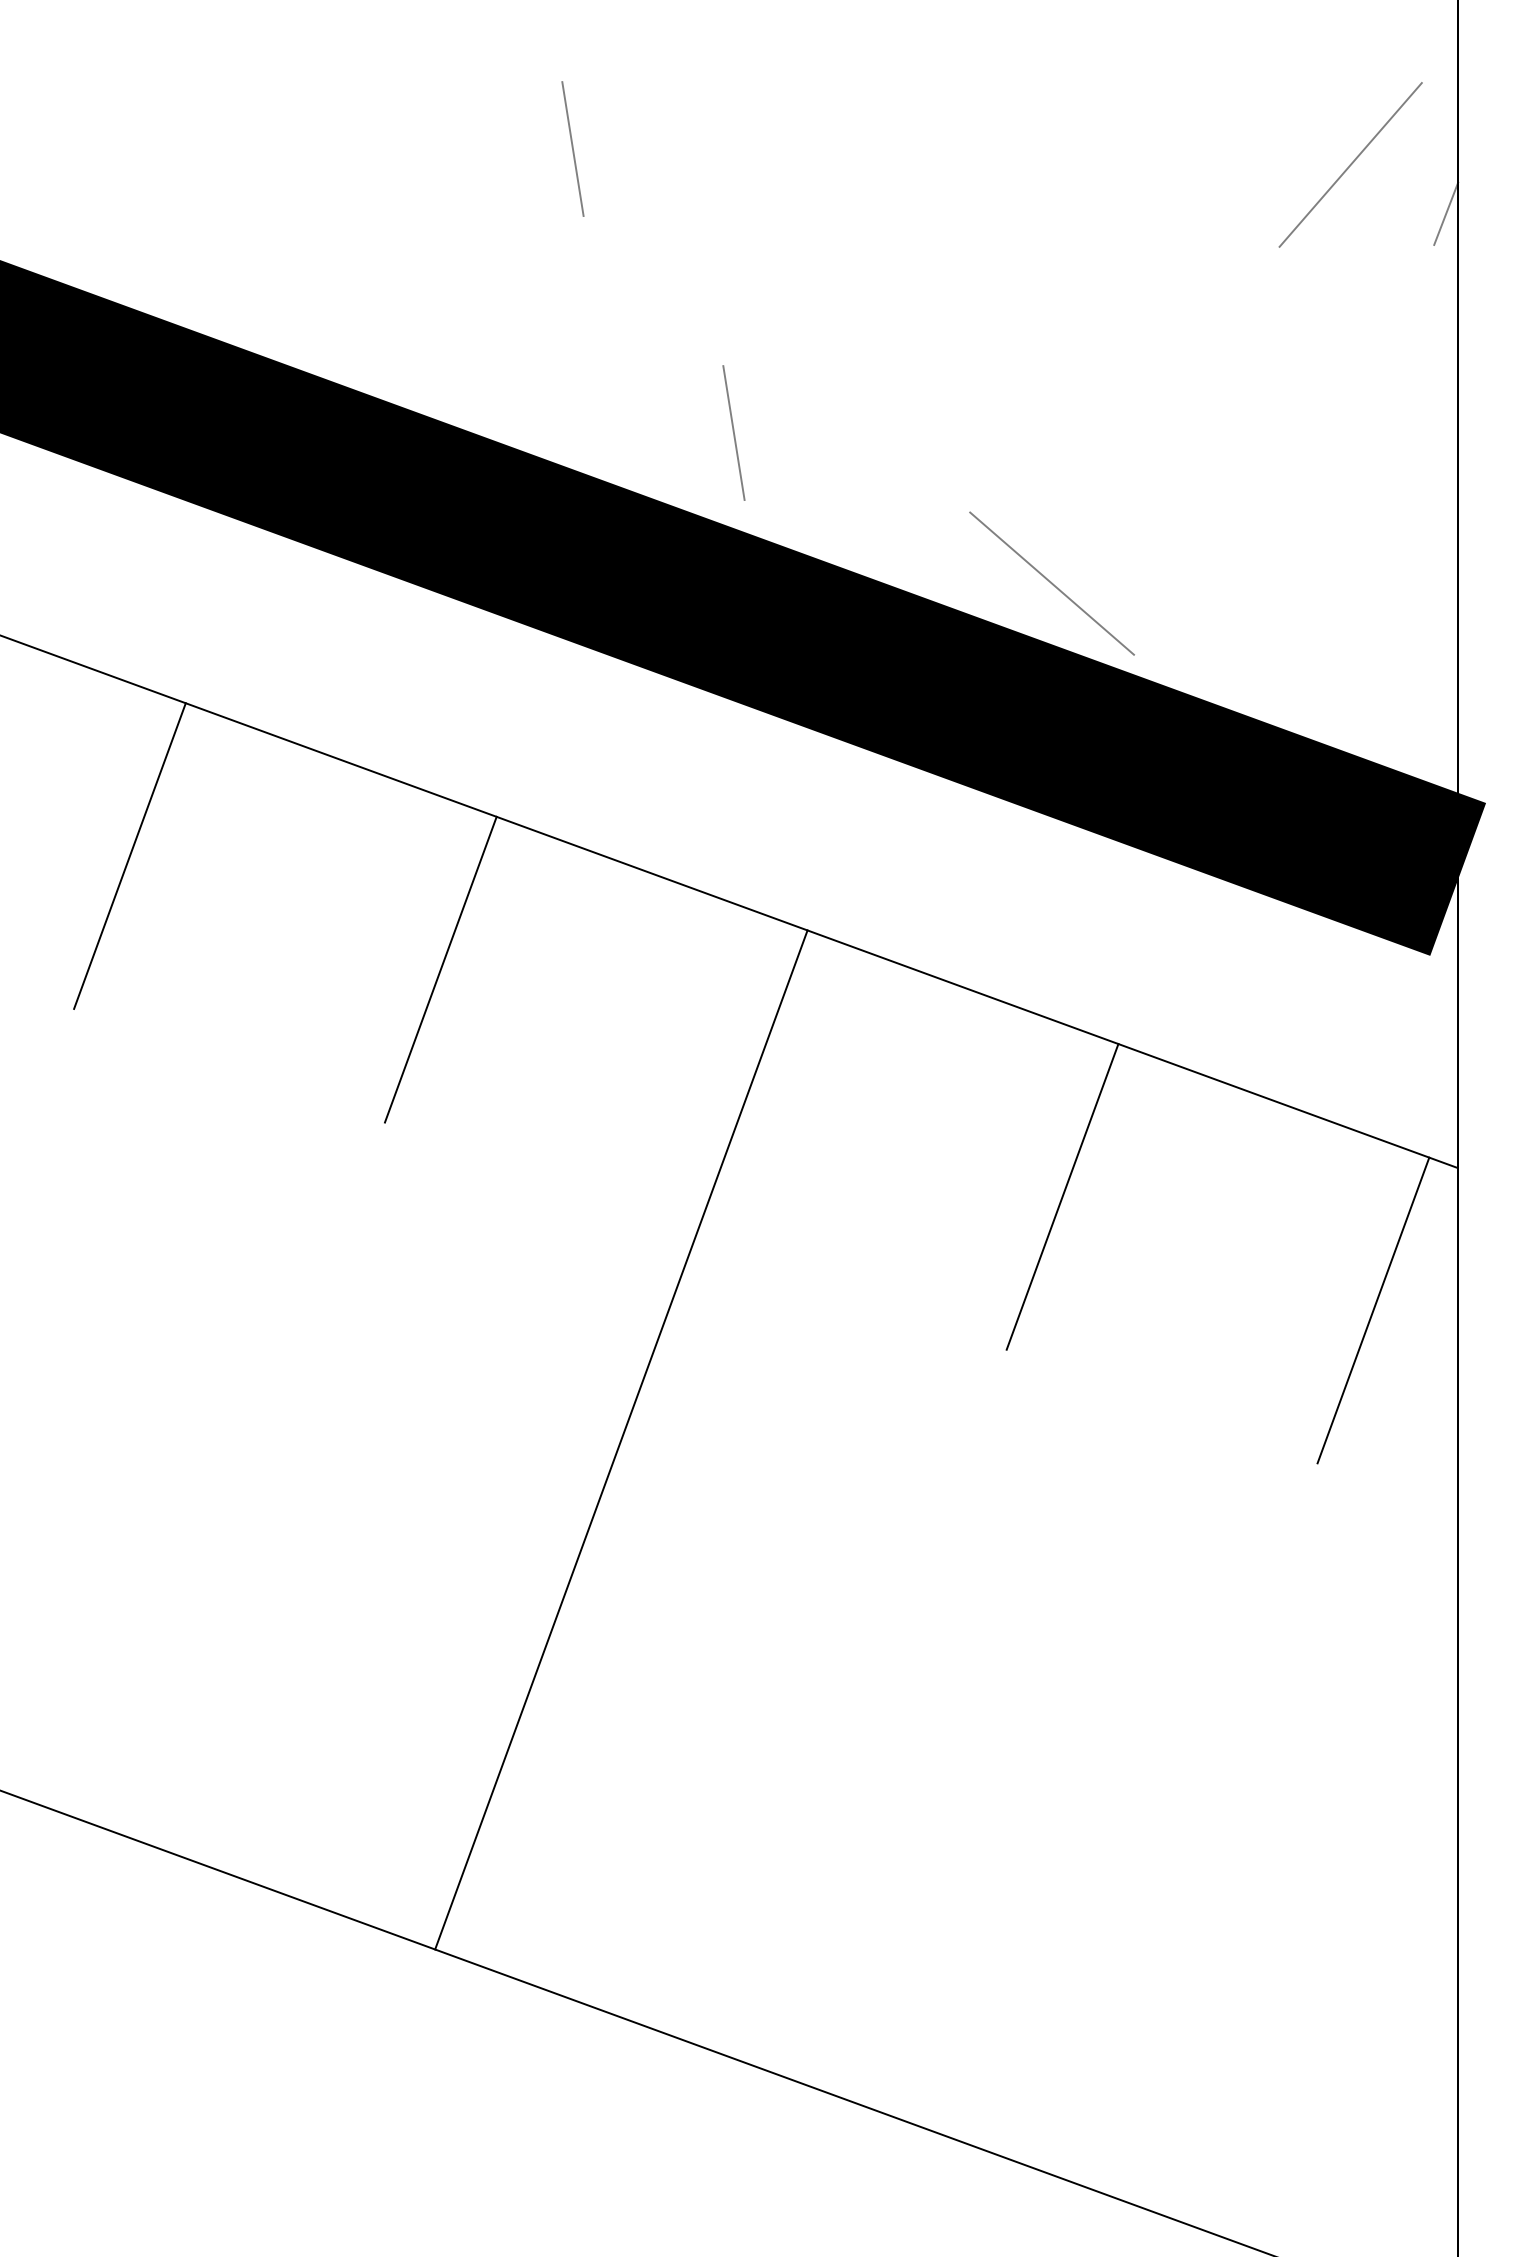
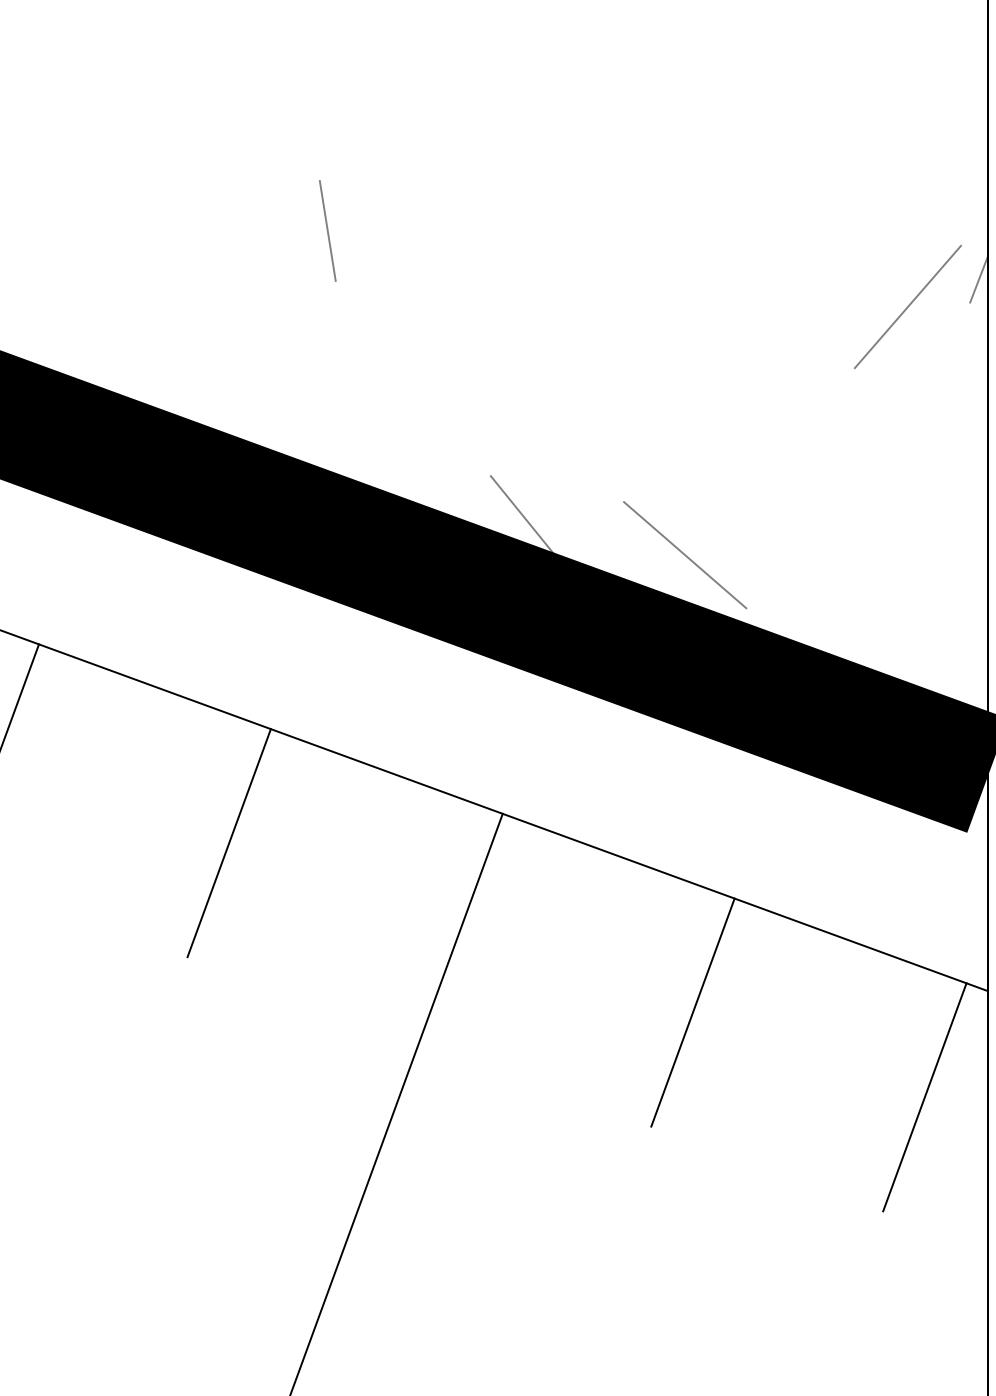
line: (1350, 164) -> (907, 306), moved
line: (733, 432) -> (447, 442), removed
line: (833, 530) -> (522, 515), added

